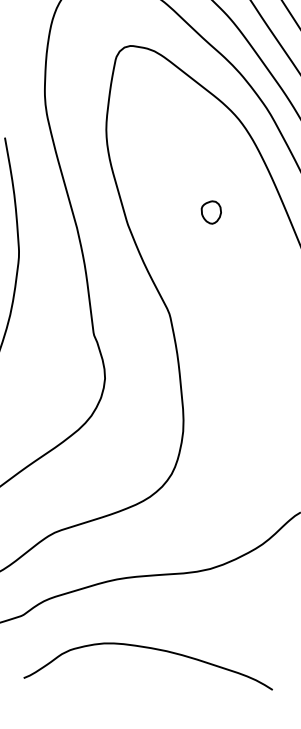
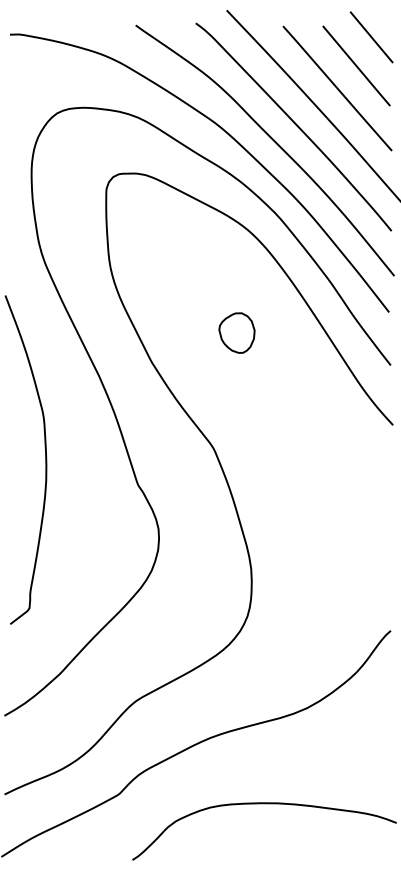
part: (210, 211) -> (236, 332), size x1.67

